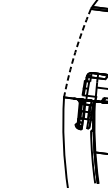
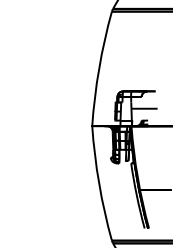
arc: (75, 52) -> (99, 68), dashed -> solid

